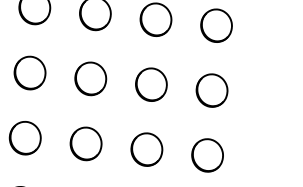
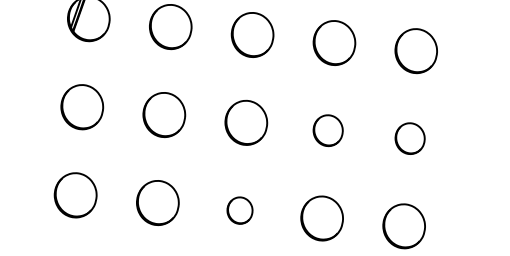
part: (150, 84) -> (327, 130), size x0.7
part: (211, 90) -> (409, 138), size x0.7
part: (85, 143) -> (239, 210), size x0.6

